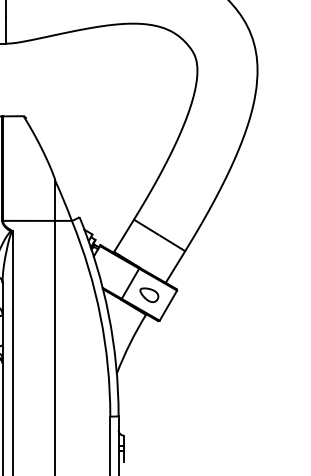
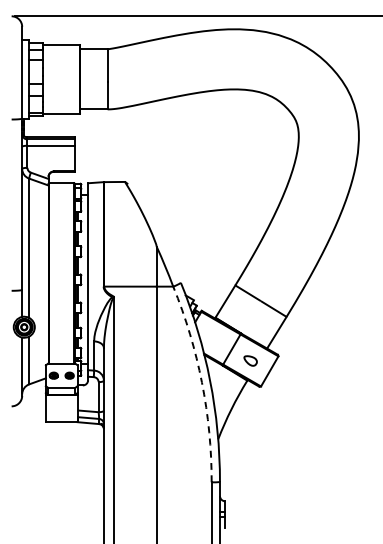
part: (149, 294) -> (250, 360), size x0.7
arc: (100, 316) -> (201, 382), solid -> dashed

